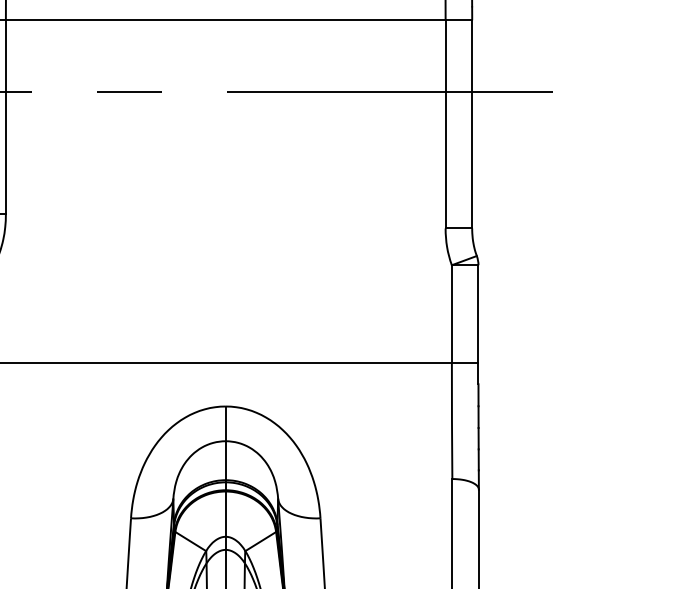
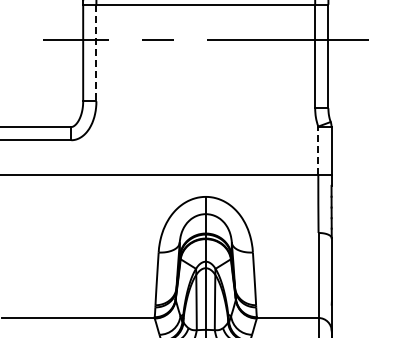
line: (6, 118) -> (96, 53), solid -> dashed
line: (452, 313) -> (318, 150), solid -> dashed

